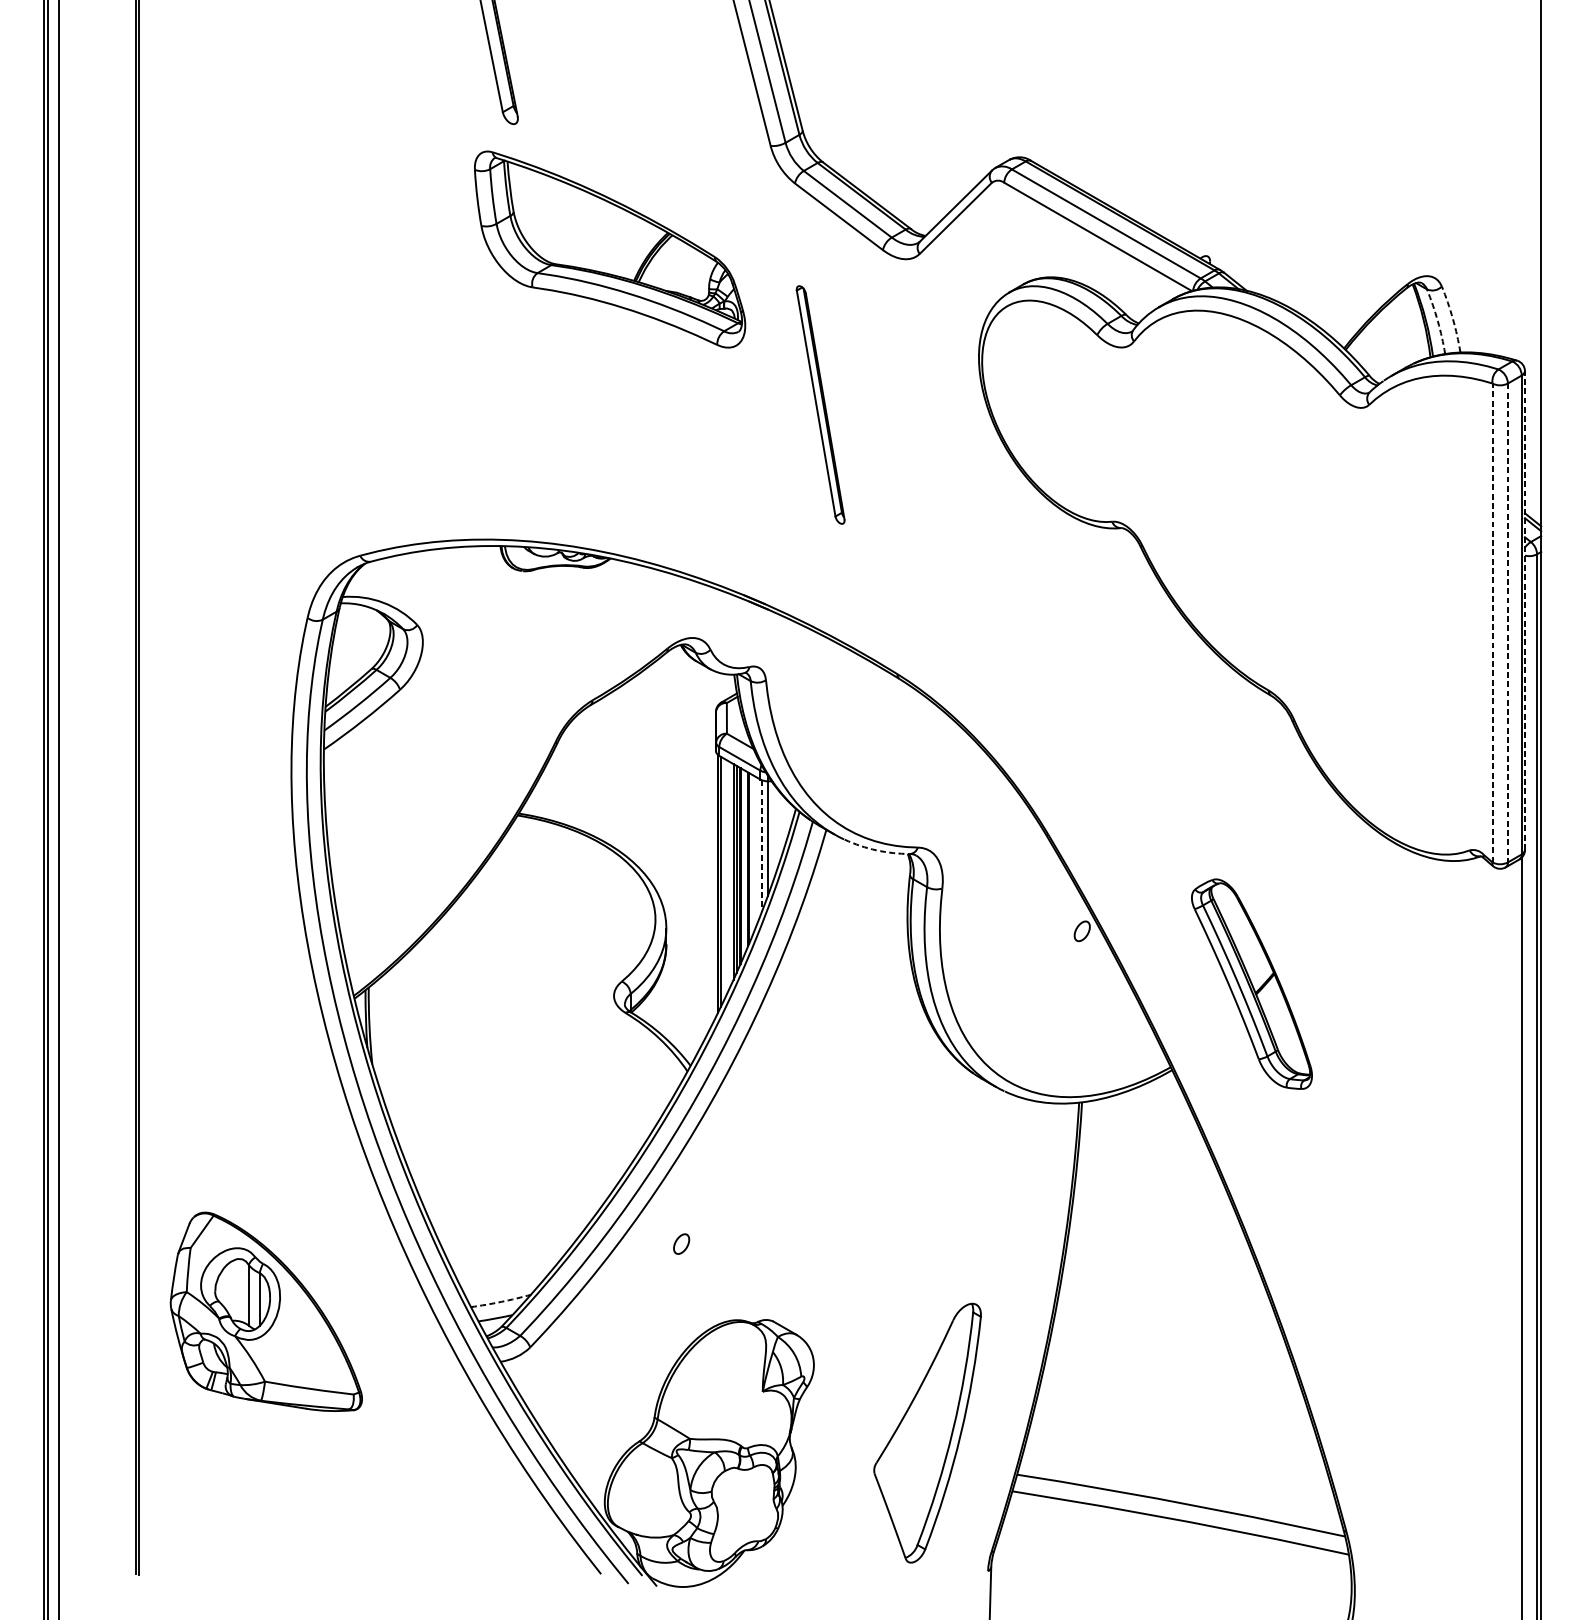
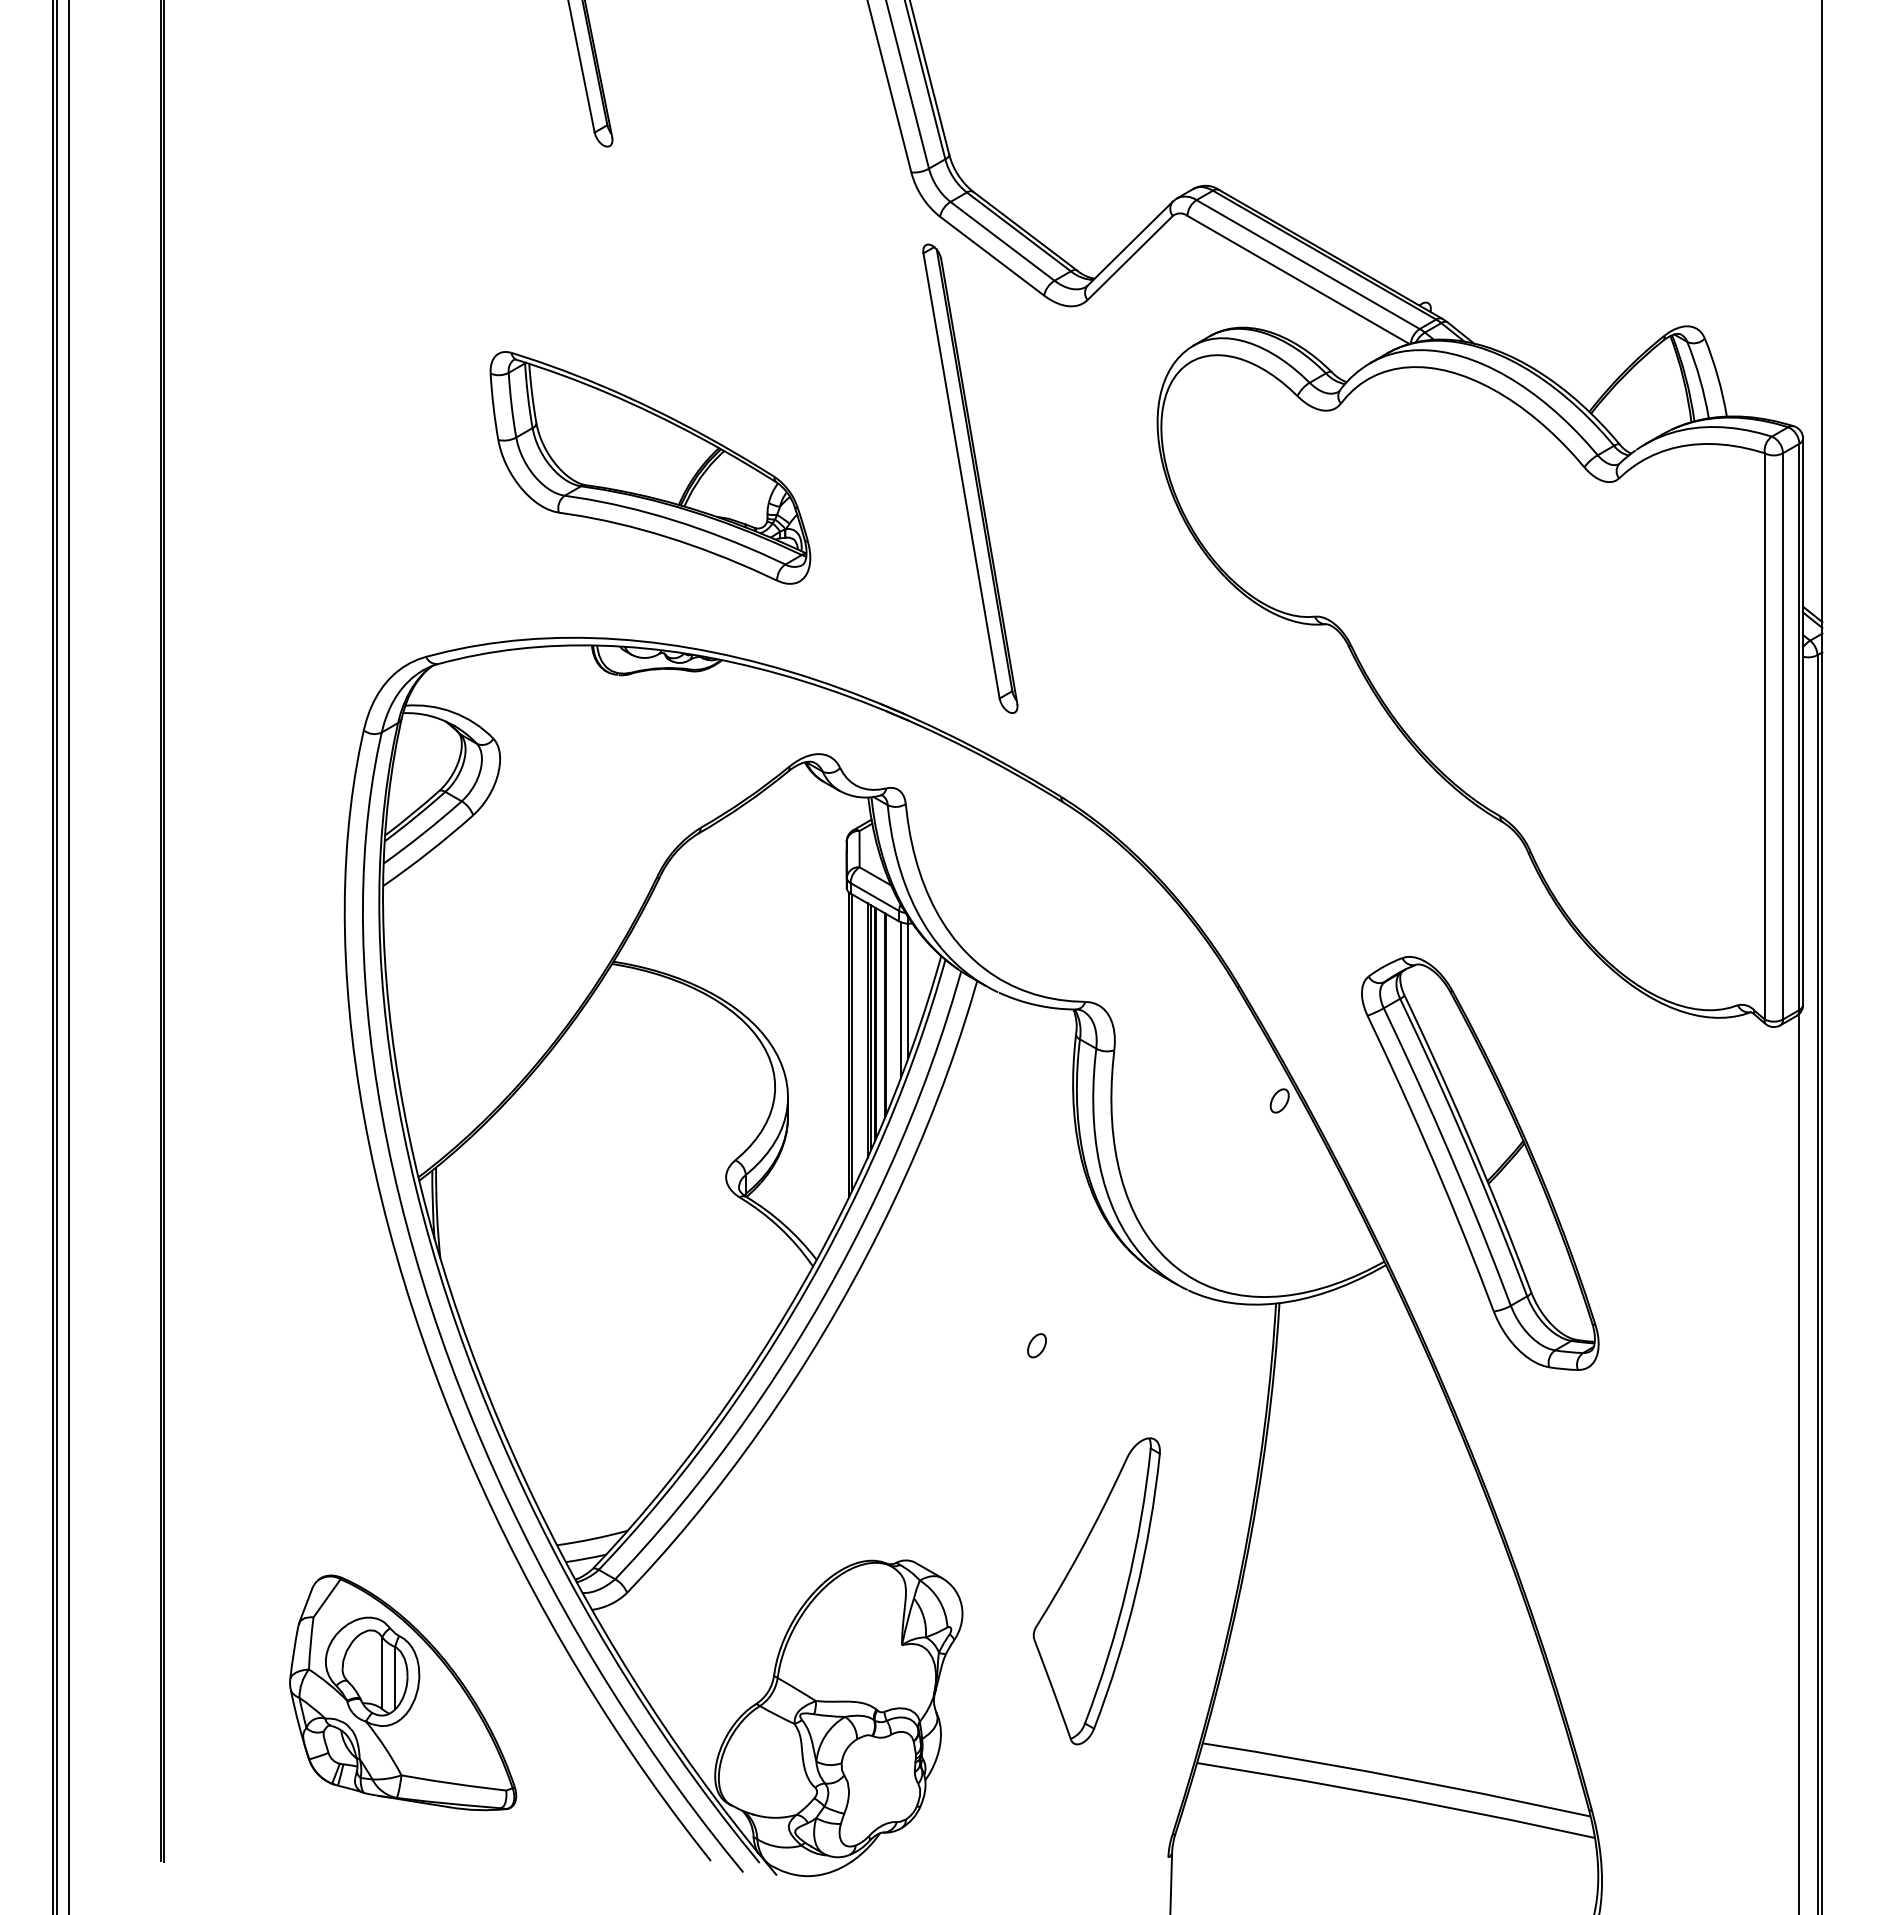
part: (610, 249) -> (650, 467), moved
arc: (1452, 318) -> (1717, 376), dashed -> solid
arc: (1438, 321) -> (1700, 379), dashed -> solid
part: (820, 404) -> (970, 478), size x1.67
line: (1525, 610) -> (1803, 721), dashed -> solid
line: (1492, 622) -> (1764, 735), dashed -> solid
line: (1508, 623) -> (1783, 736), dashed -> solid
line: (761, 846) -> (900, 1000), dashed -> solid
arc: (876, 850) -> (1036, 1005), dashed -> solid
part: (1252, 984) -> (1480, 1163), size x1.67
part: (681, 1243) -> (1036, 1345), moved
arc: (501, 1302) -> (592, 1539), dashed -> solid
part: (266, 1311) -> (403, 1692), moved
part: (927, 1433) -> (1096, 1591), moved

